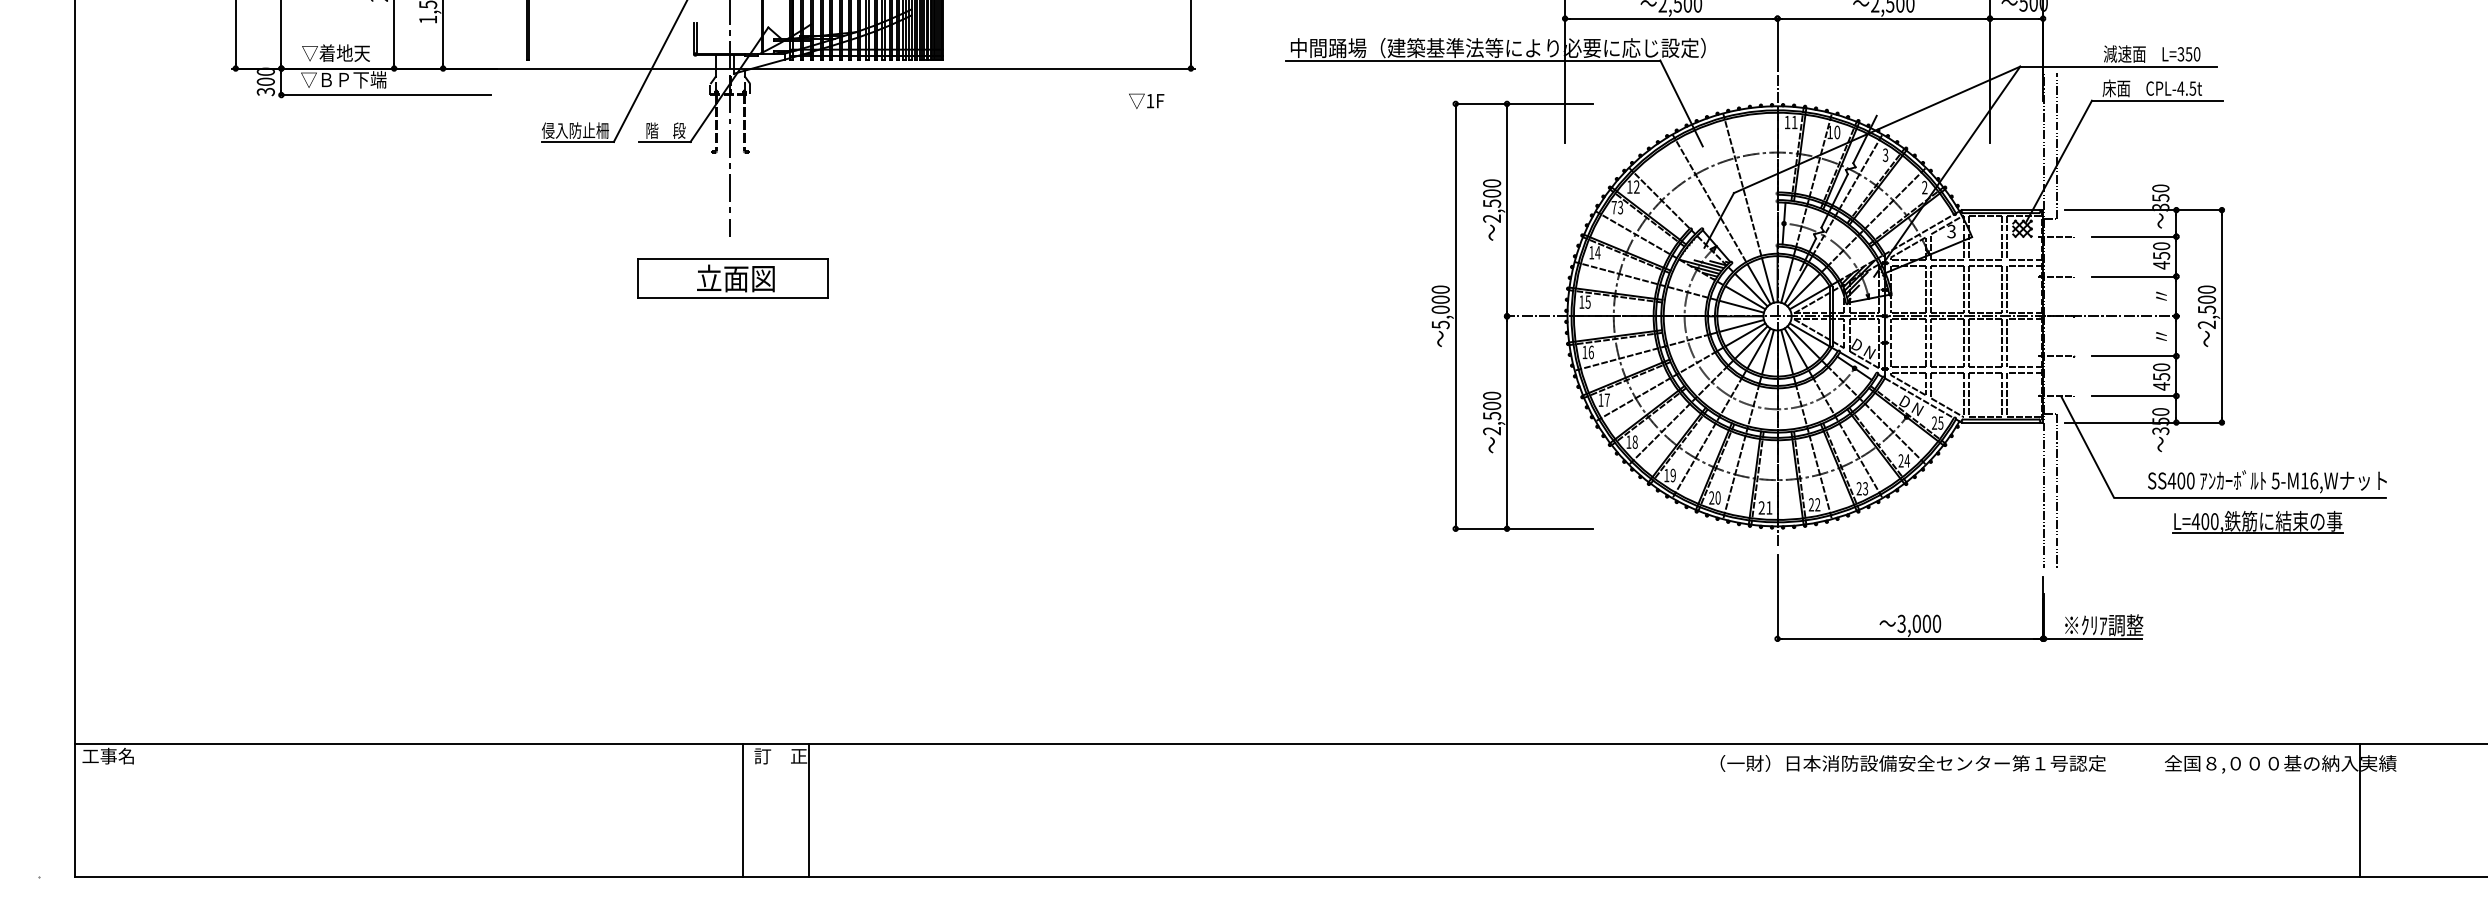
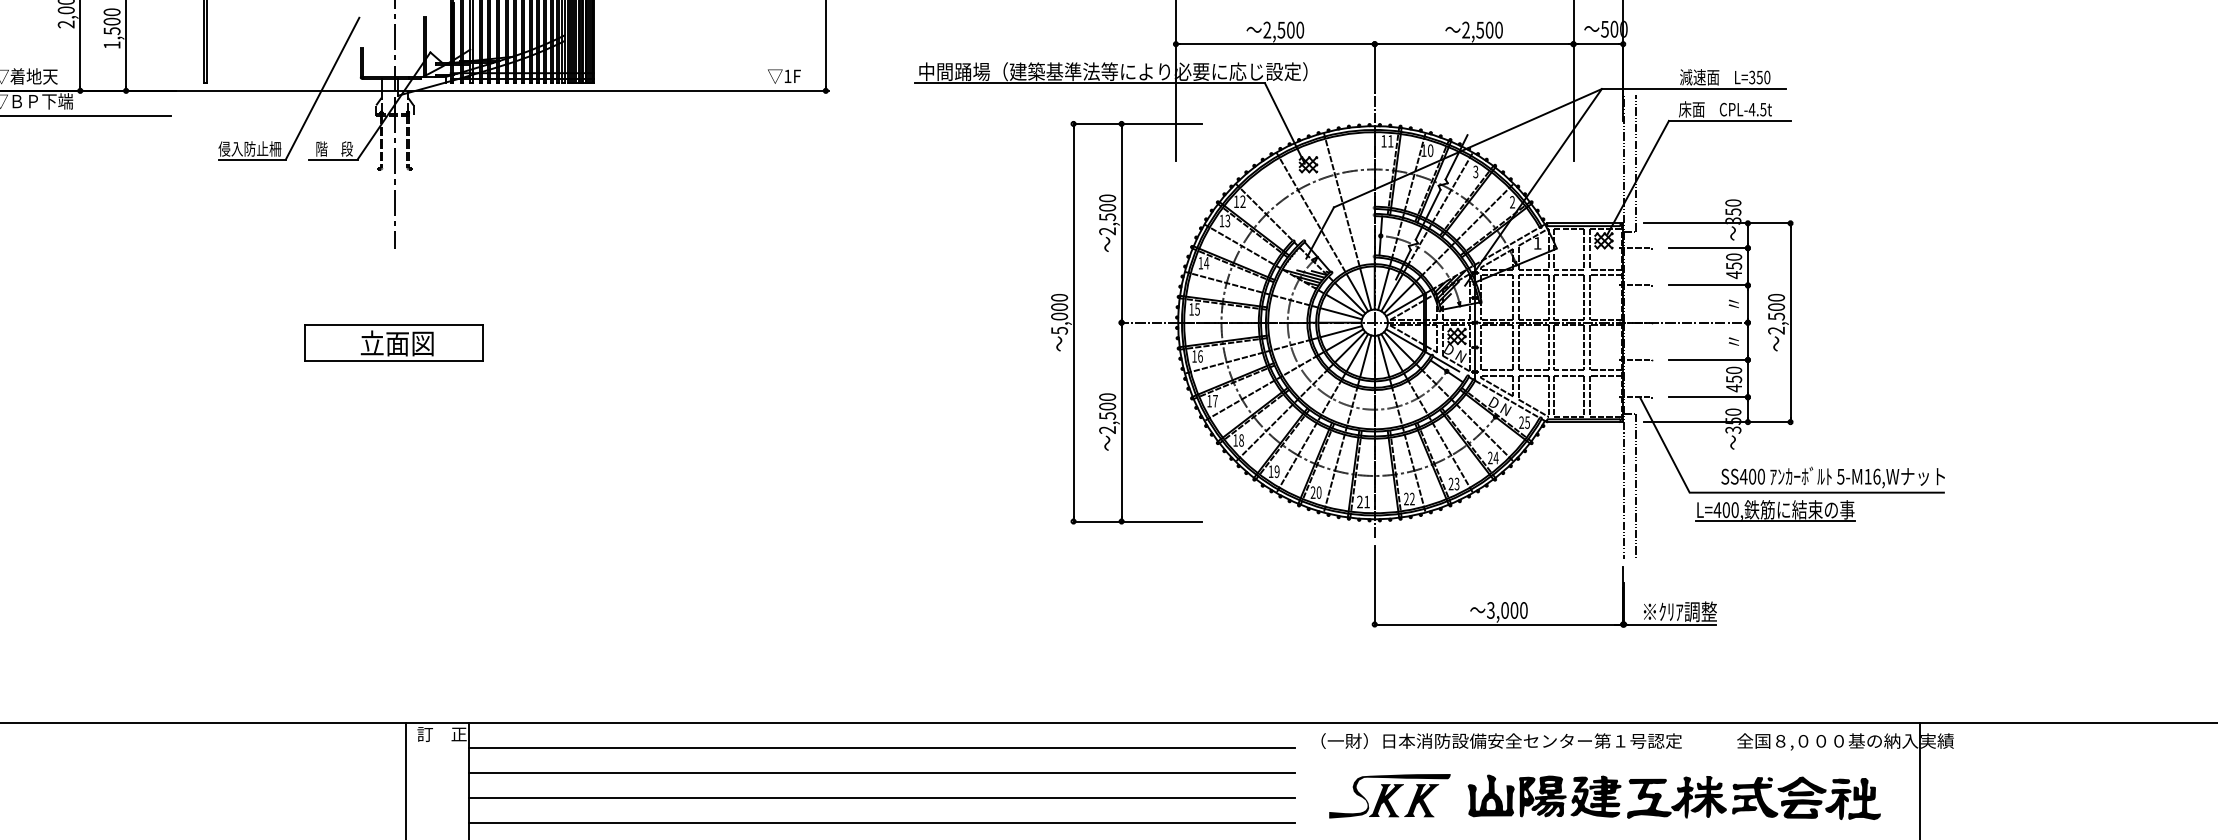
text: (1146, 100) -> (784, 75), moved
hatch: (1706, 147) -> (1308, 164), added
text: (1613, 207) -> (1221, 220), 73 -> 13
text: (1951, 231) -> (1537, 243), 3 -> 1
part: (732, 278) -> (394, 343), moved
hatch: (1865, 330) -> (1457, 335), added
part: (2257, 522) -> (1775, 510), moved
line: (1250, 770) -> (881, 747), added
line: (1250, 797) -> (881, 772), added
part: (2023, 822) -> (1604, 796), added
line: (1250, 823) -> (881, 797), added
line: (1250, 850) -> (881, 822), added

